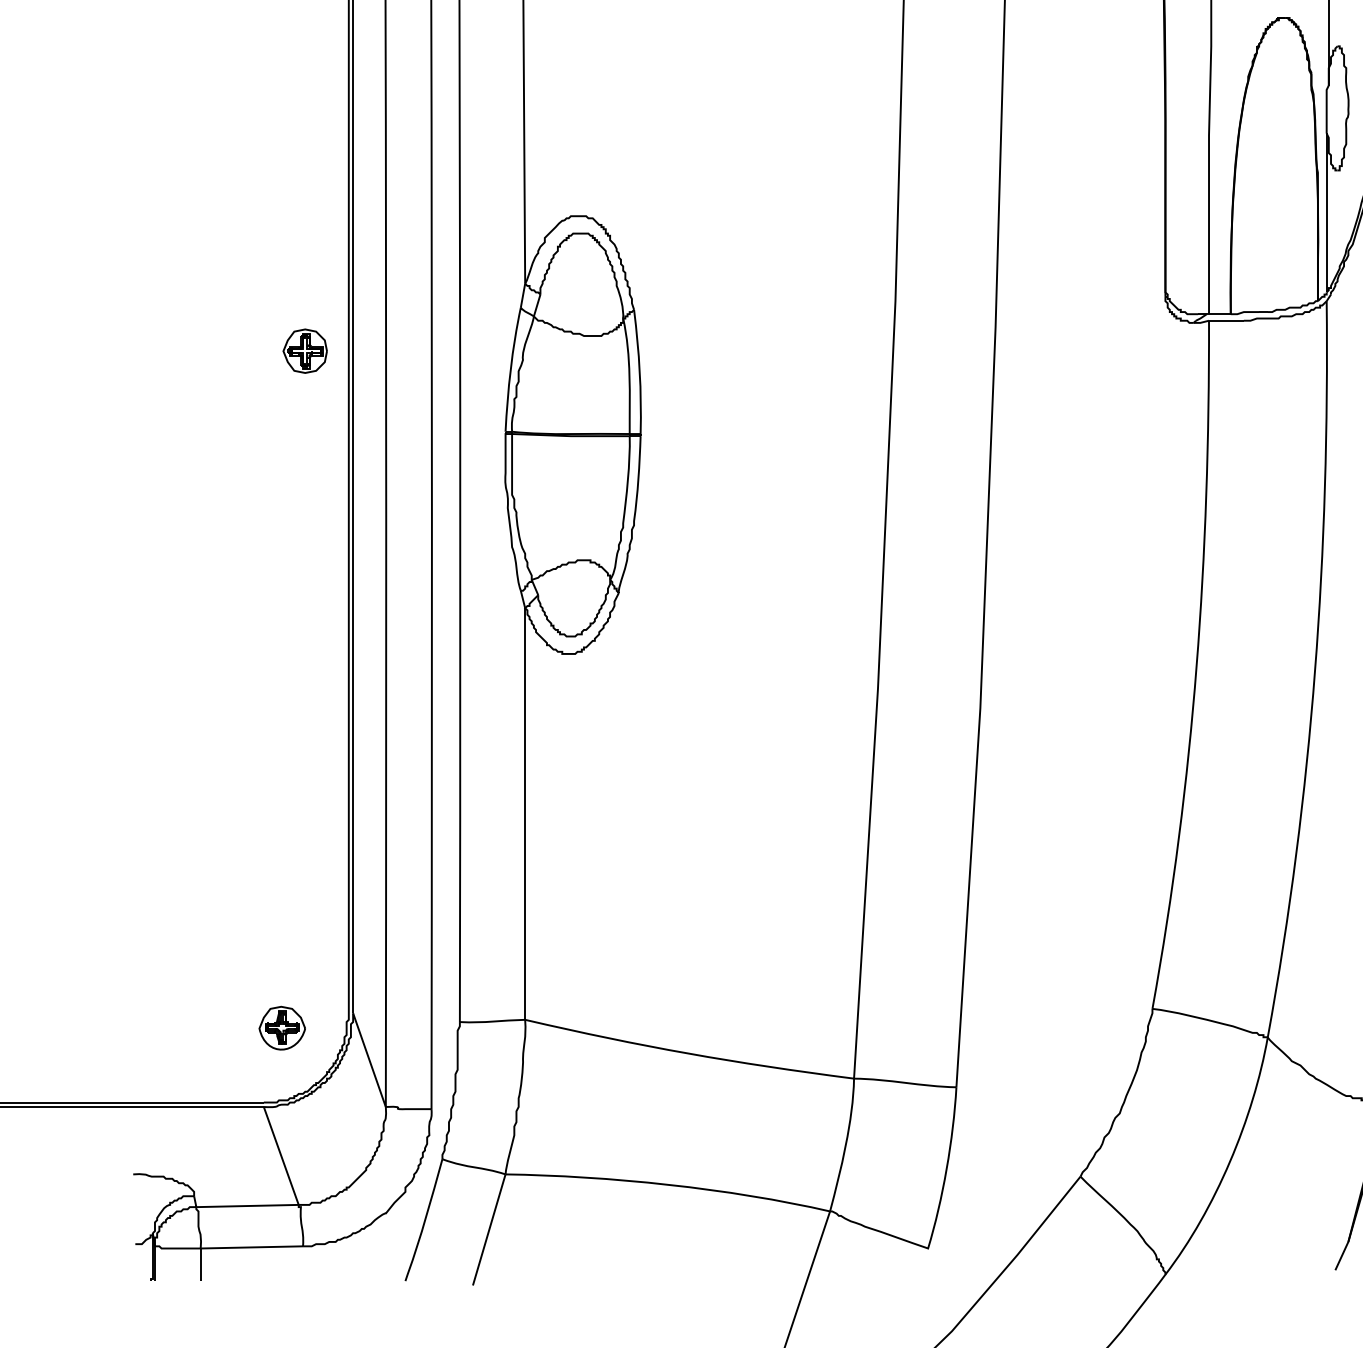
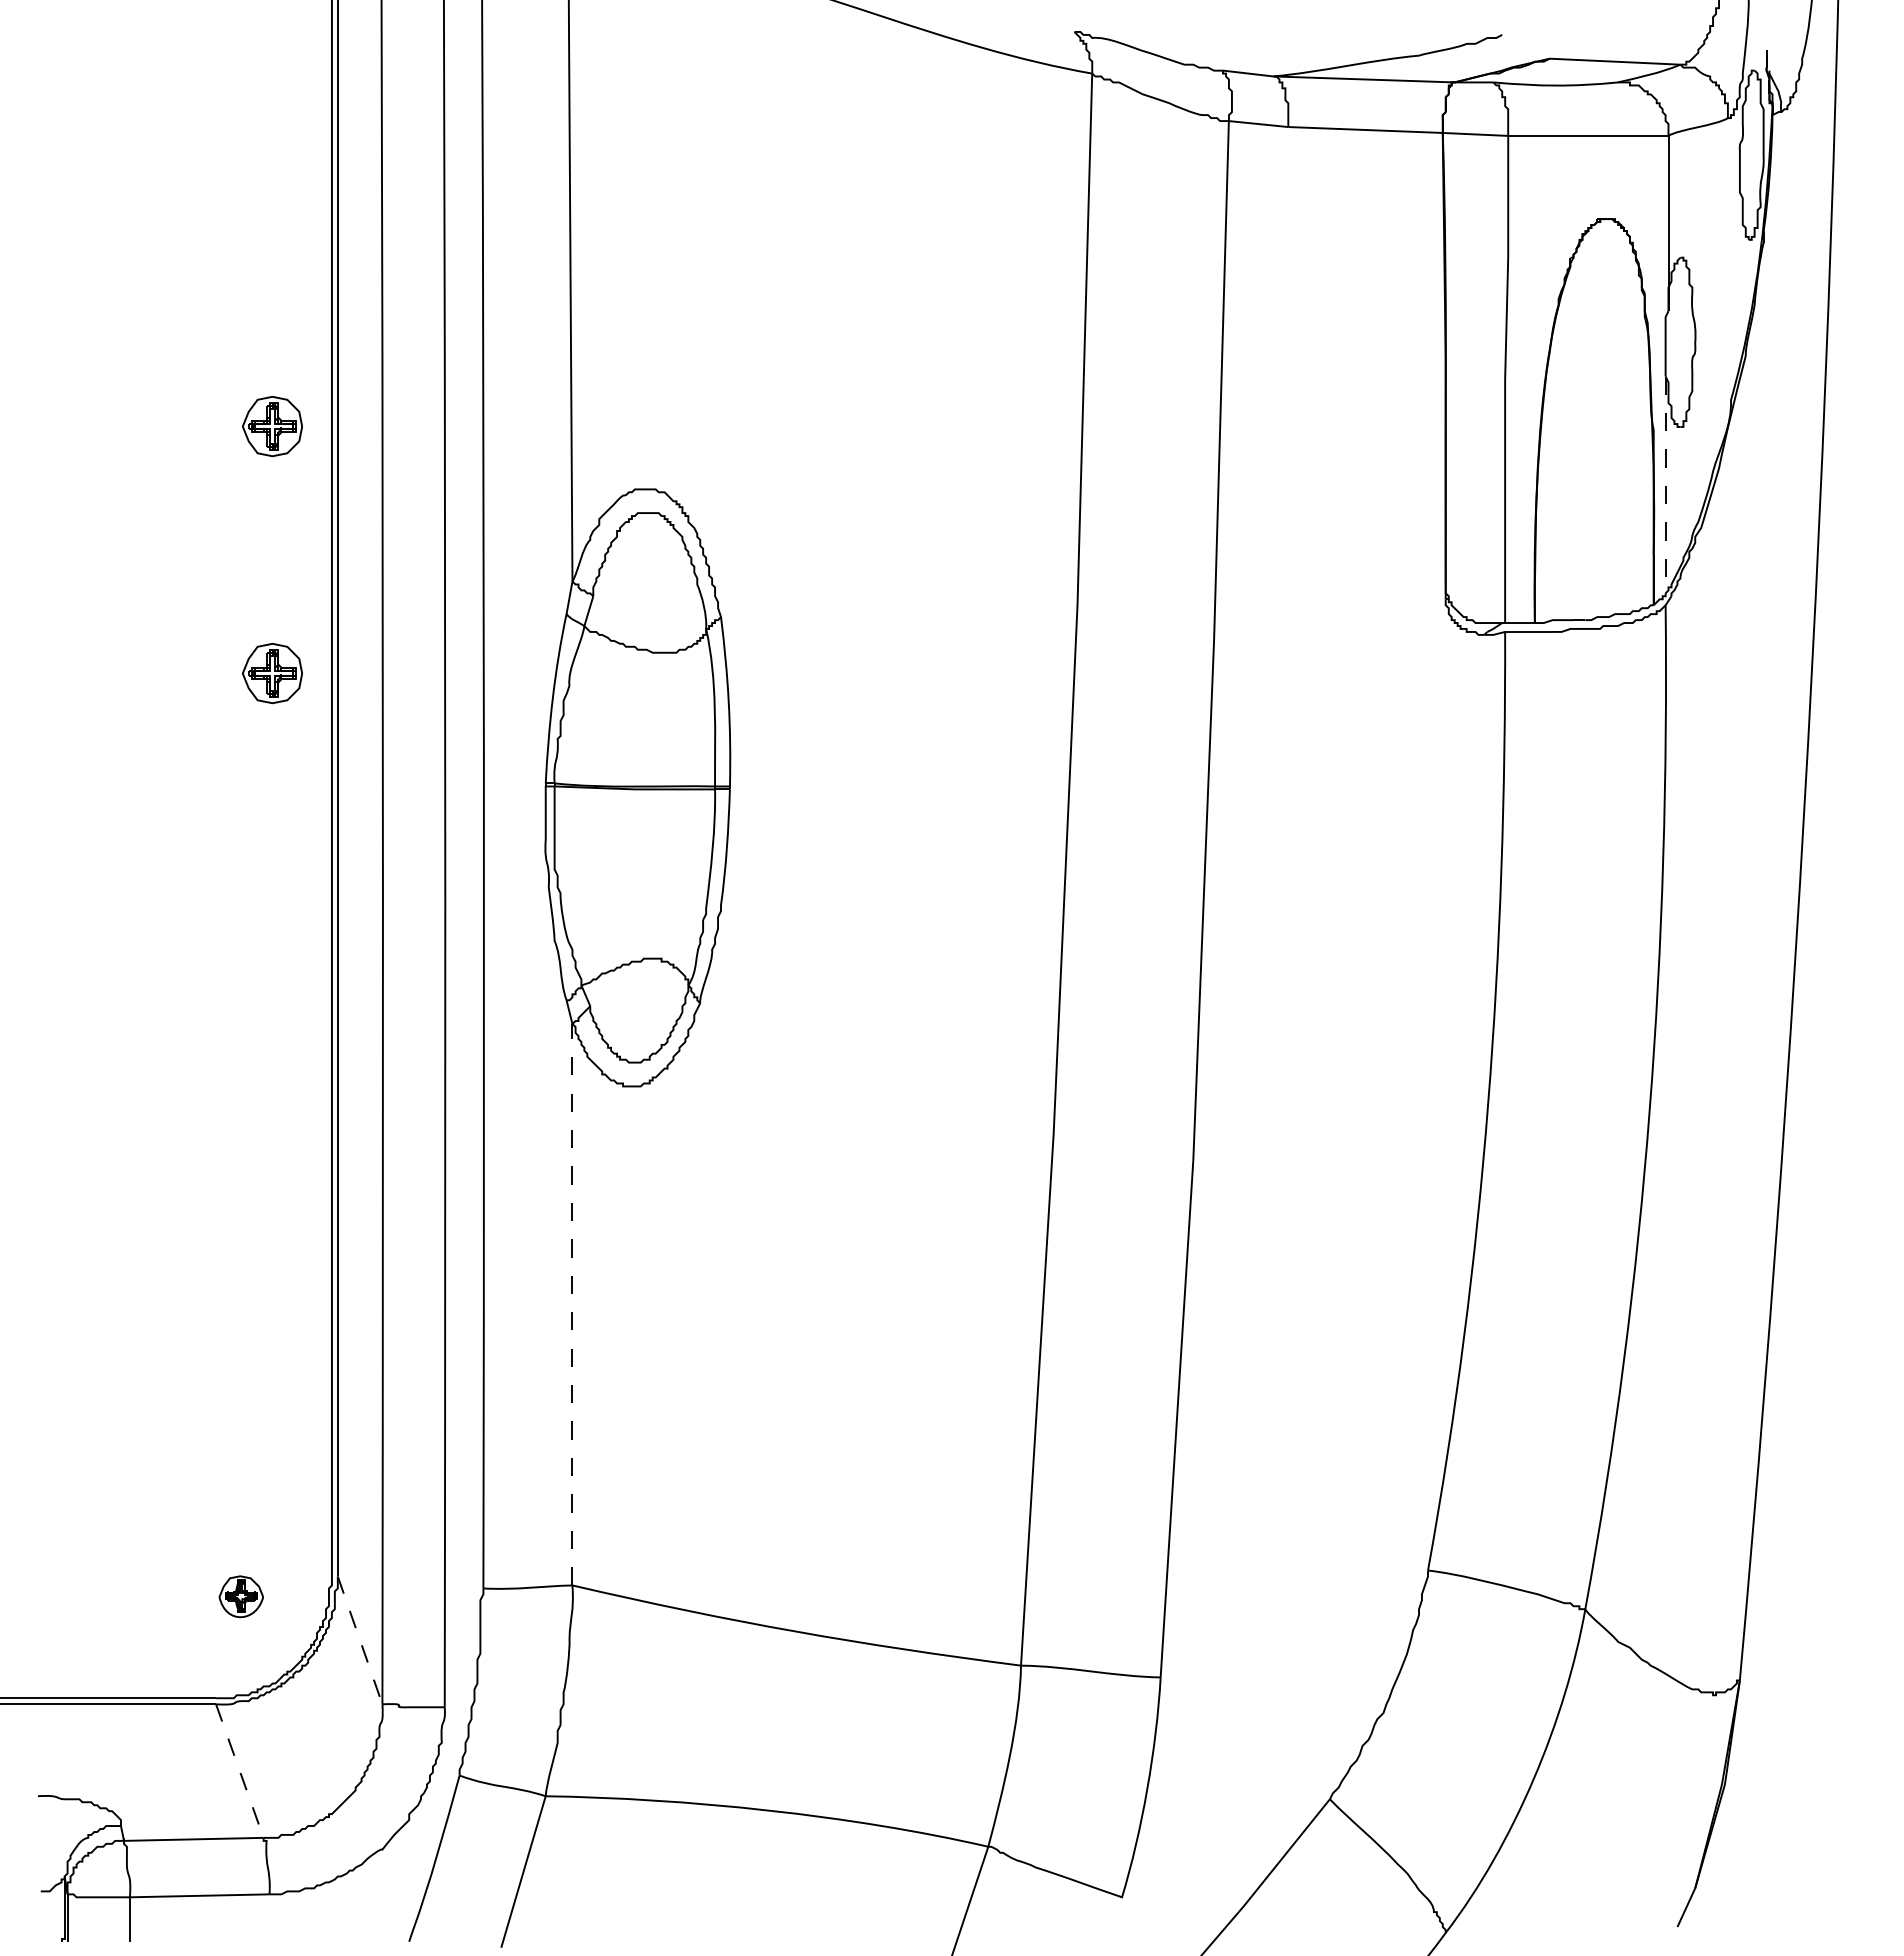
part: (304, 170) -> (271, 426), added
line: (1326, 213) -> (1665, 485), solid -> dashed
line: (525, 813) -> (572, 1304), solid -> dashed
part: (282, 1027) -> (241, 1596), size x0.7
line: (369, 1060) -> (360, 1640), solid -> dashed
line: (281, 1156) -> (239, 1771), solid -> dashed

